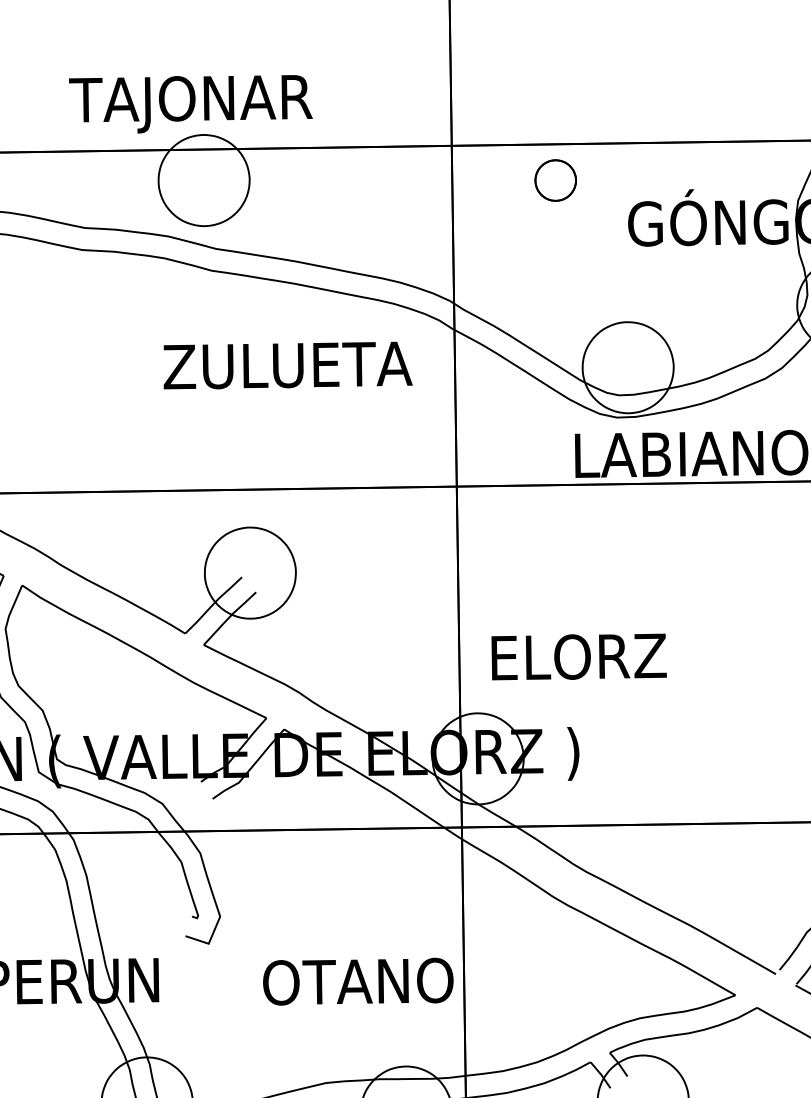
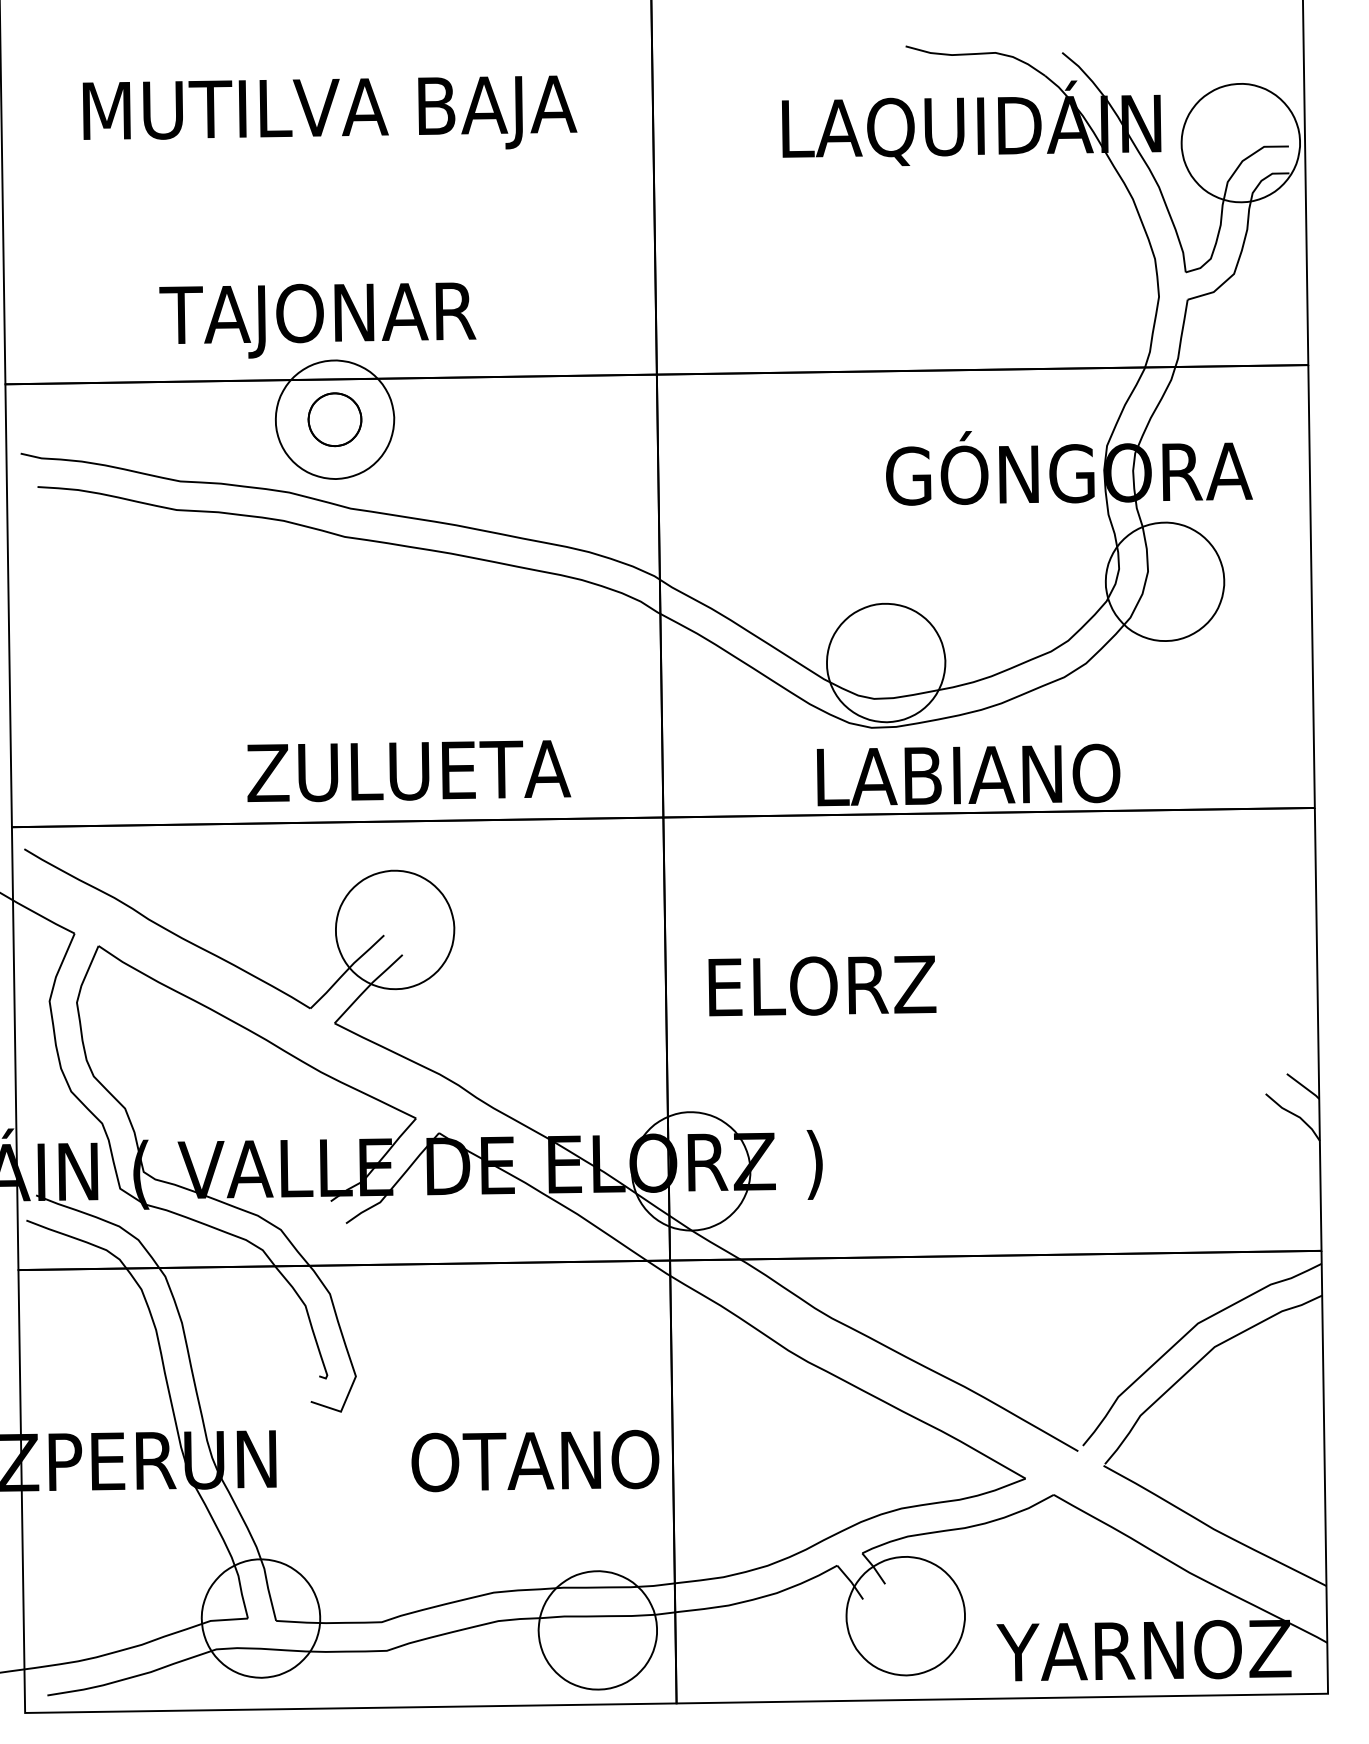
part: (555, 180) -> (334, 419), moved
text: (288, 365) -> (409, 771), moved
text: (579, 656) -> (822, 985), moved

